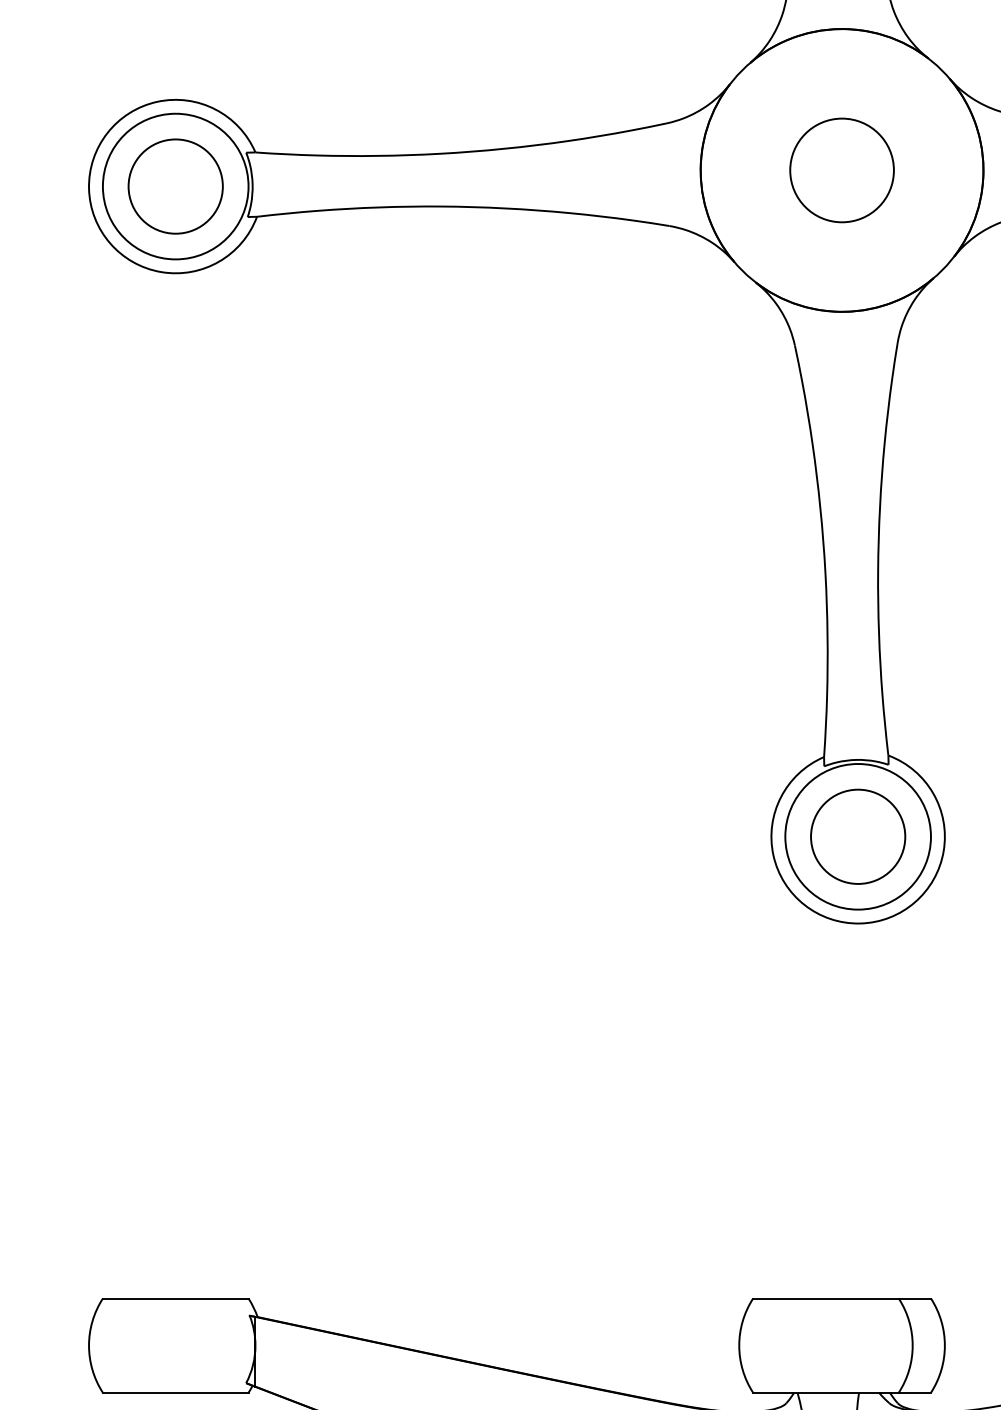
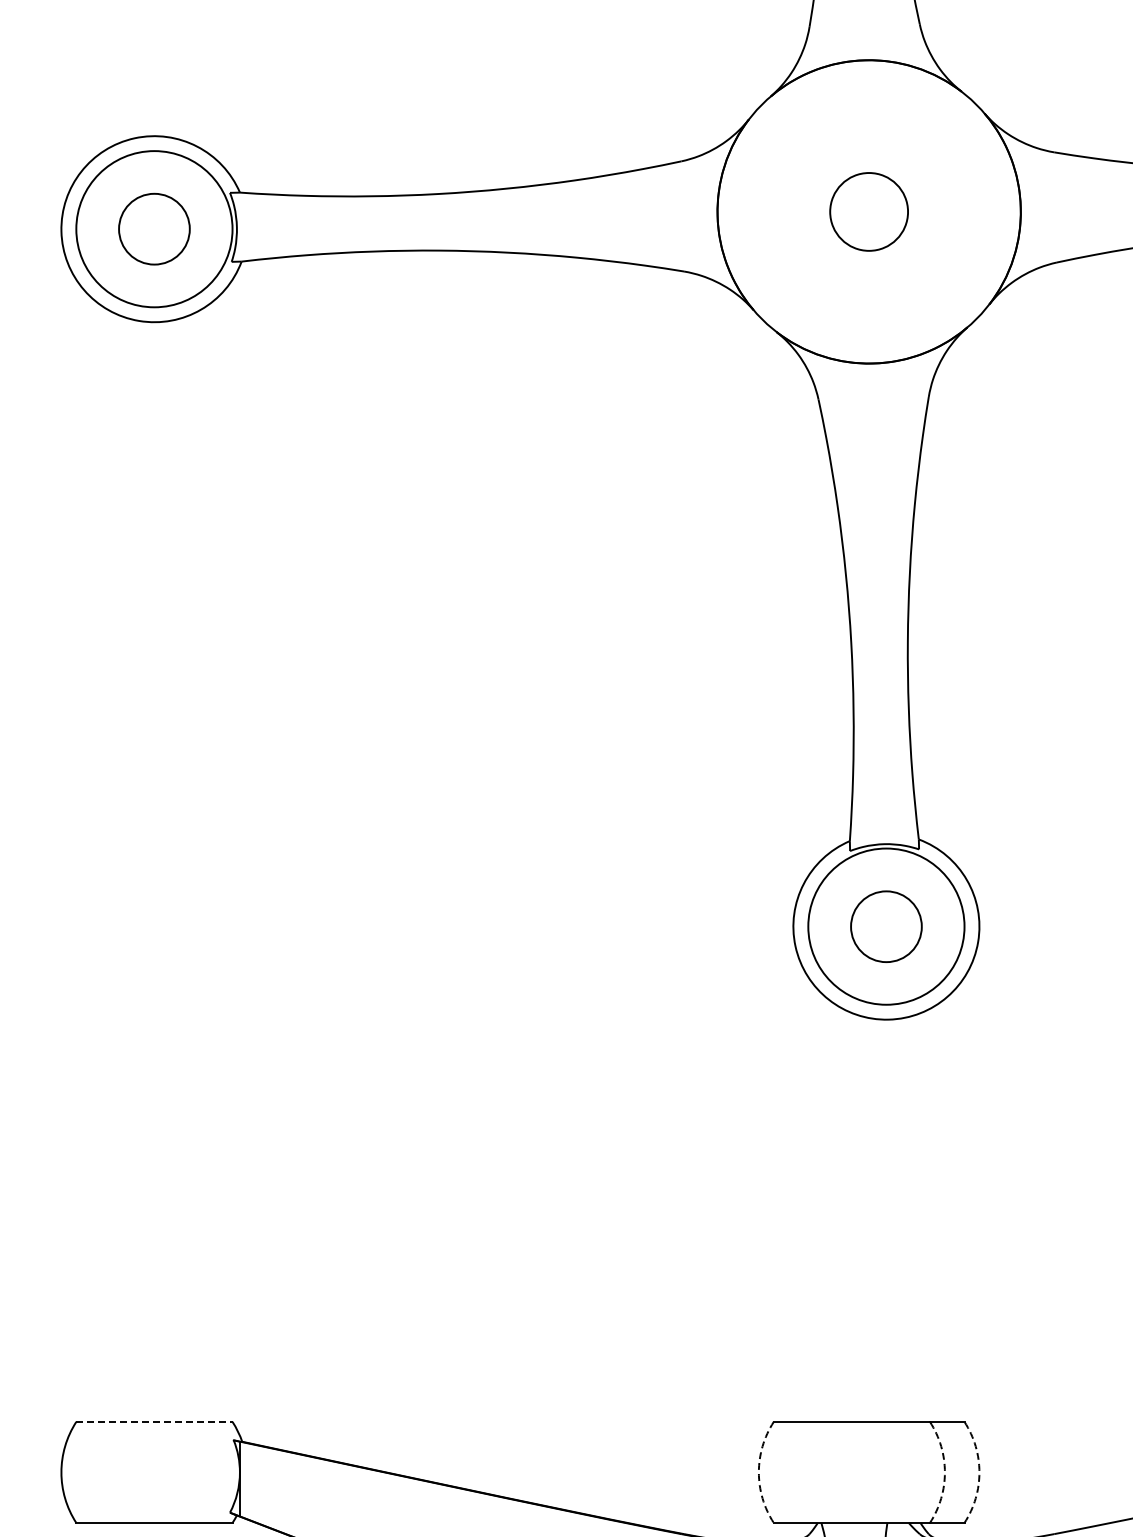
circle: (841, 170) -> (868, 211), size x0.7
circle: (175, 185) -> (154, 228), size x0.7
circle: (858, 836) -> (886, 926), size x0.7
line: (175, 1298) -> (154, 1421), solid -> dashed
arc: (738, 1345) -> (758, 1472), solid -> dashed
arc: (912, 1345) -> (944, 1472), solid -> dashed
arc: (944, 1345) -> (979, 1472), solid -> dashed

